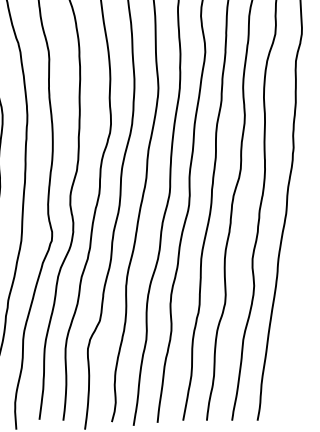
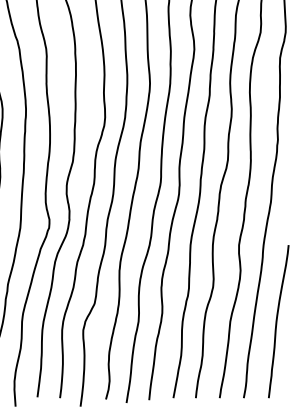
curve: (293, 339) -> (277, 321), added

